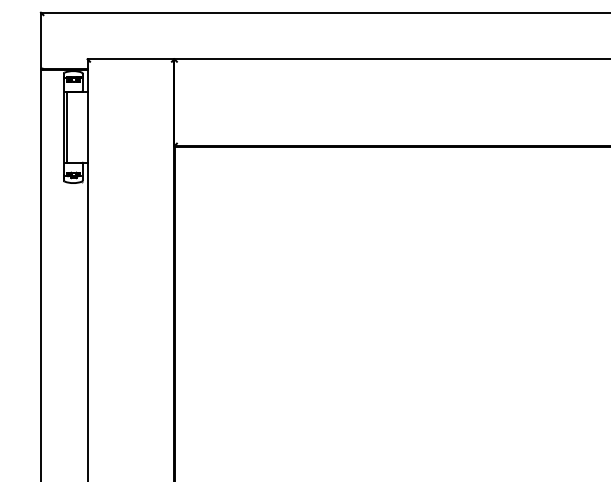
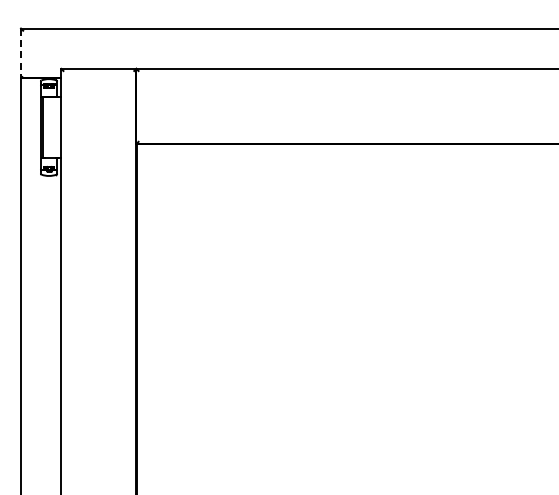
line: (41, 41) -> (21, 53), solid -> dashed

